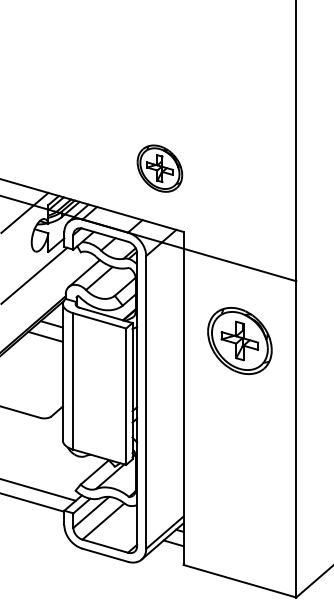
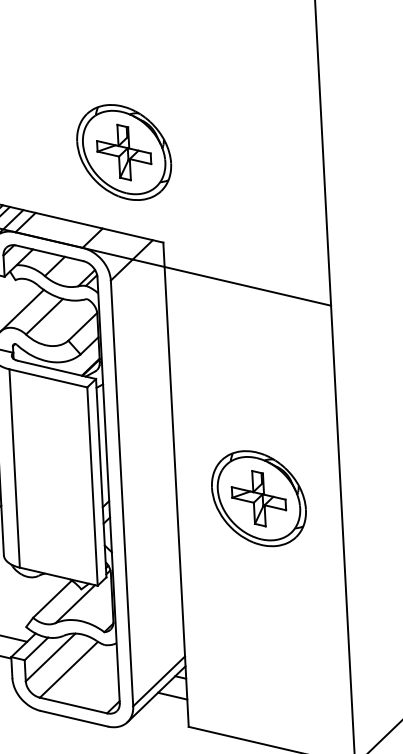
part: (159, 168) -> (123, 152), size x1.43
part: (239, 340) -> (258, 497), moved

